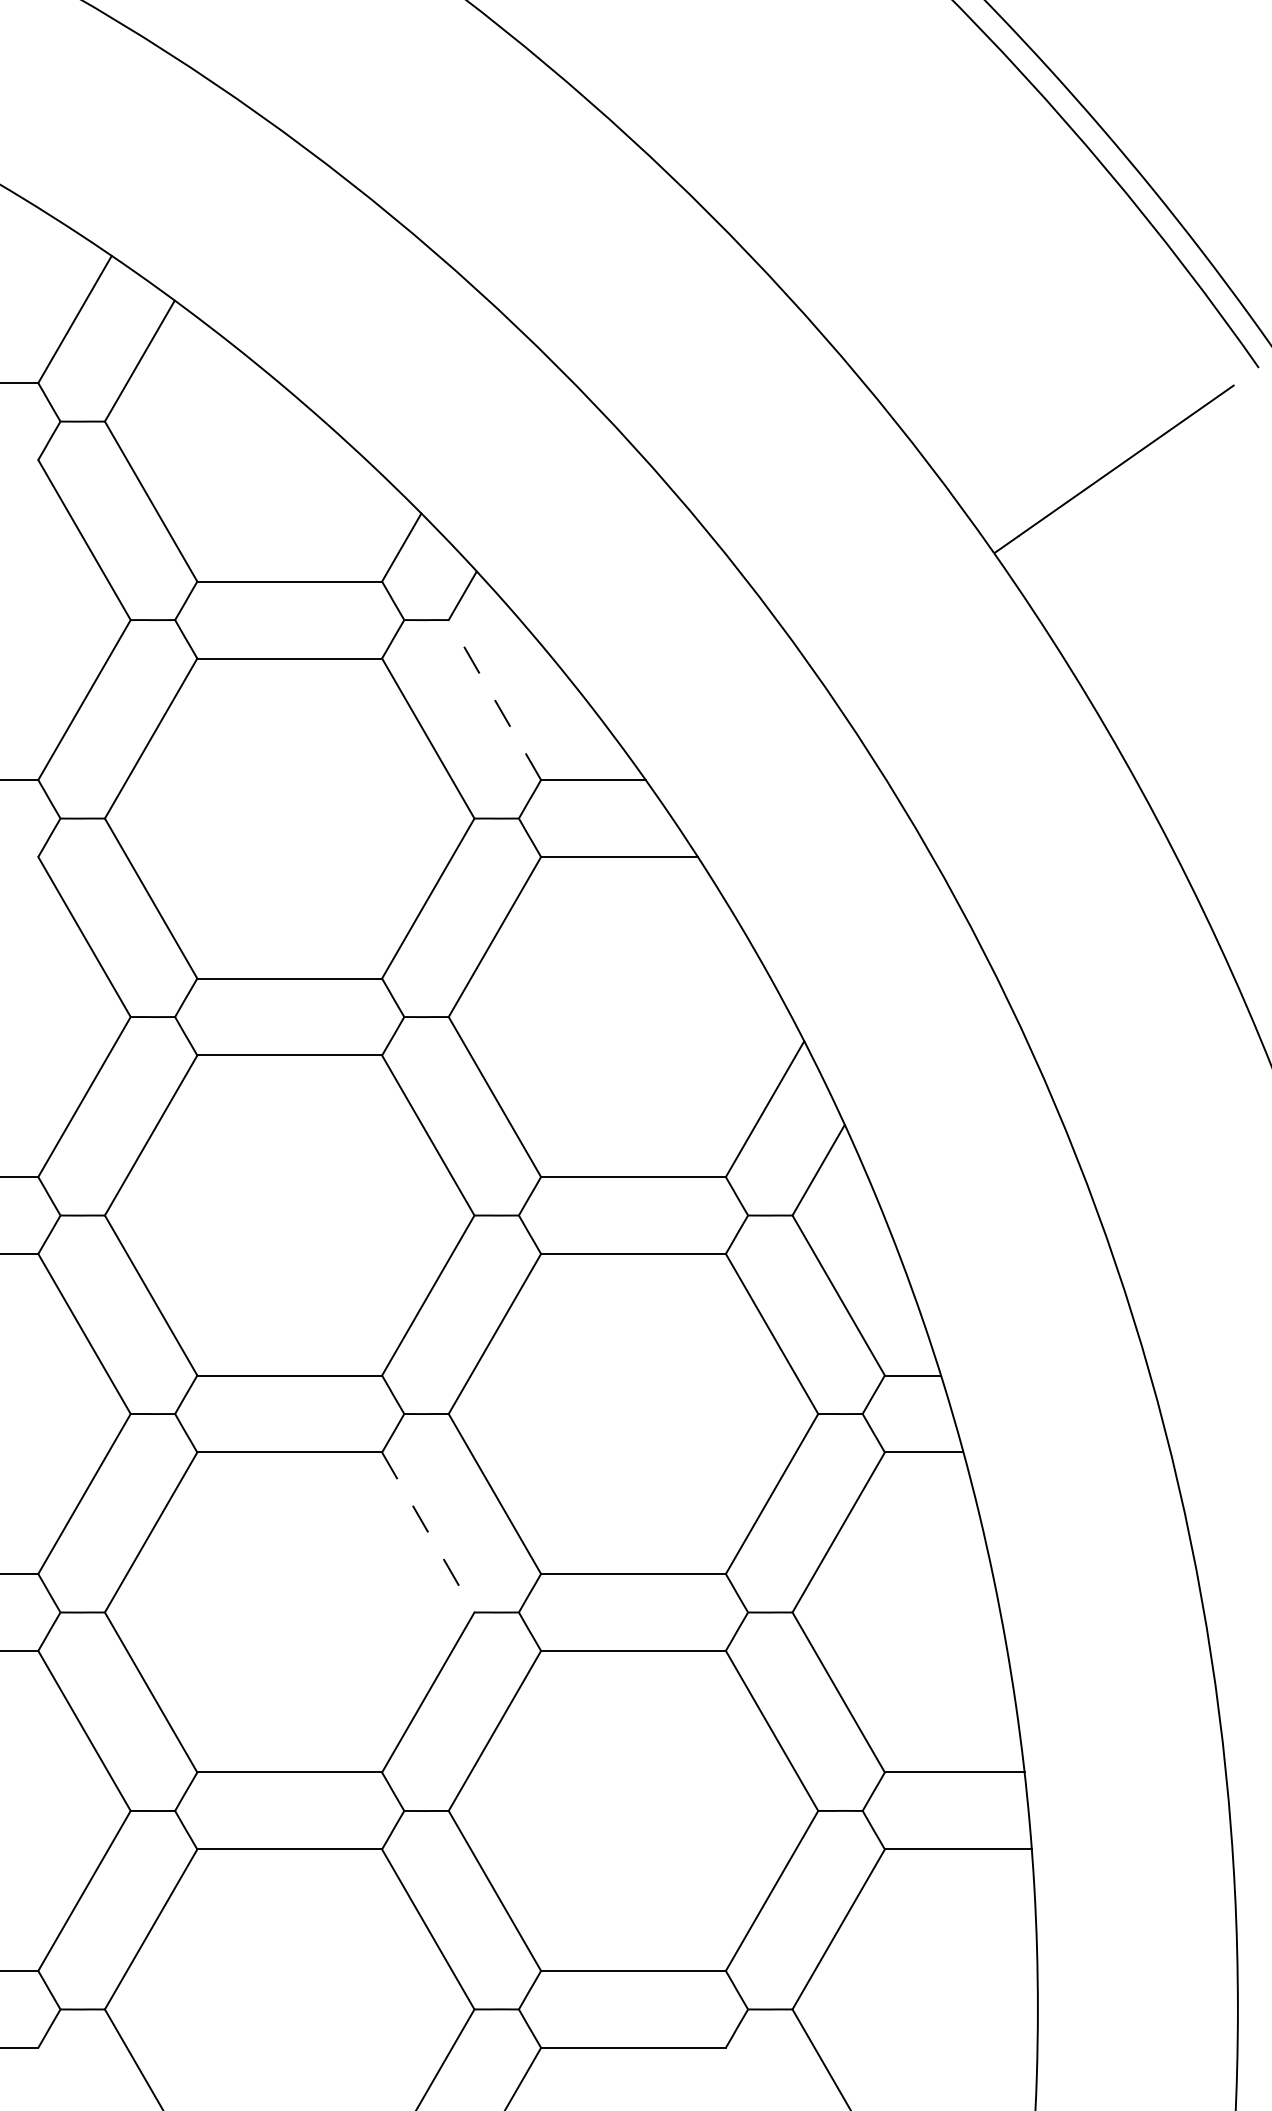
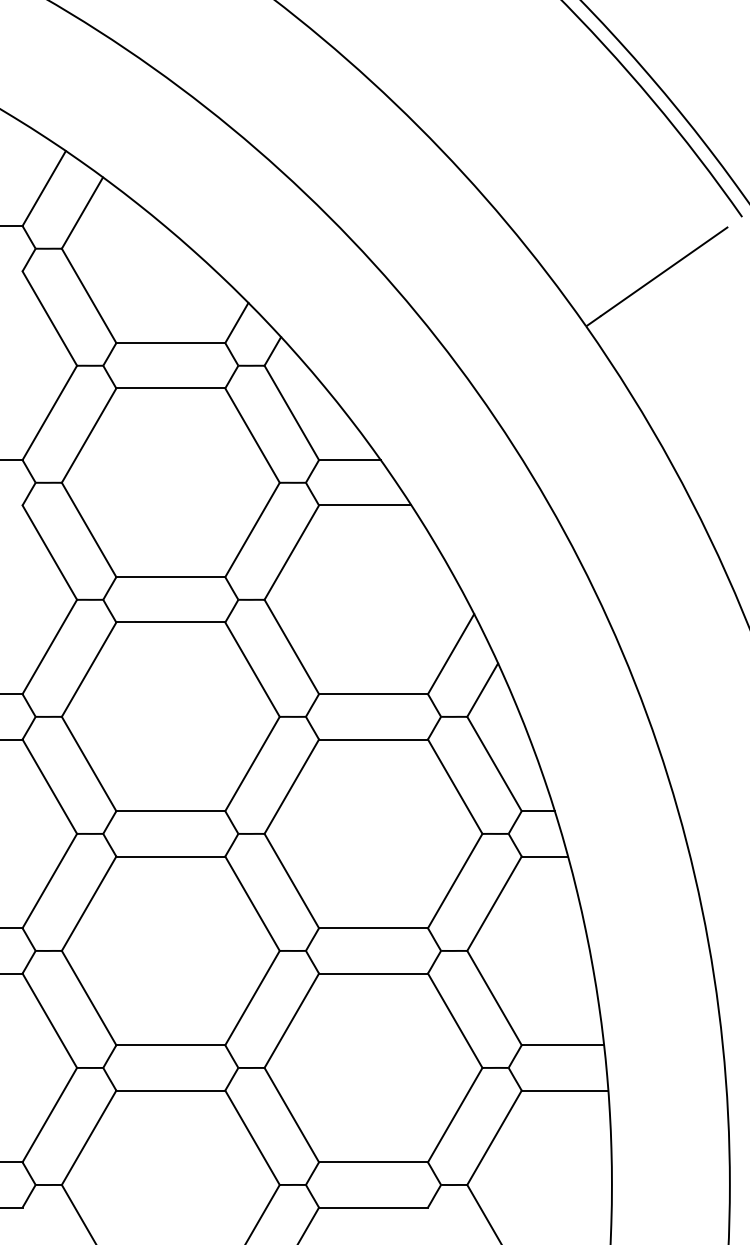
line: (494, 699) -> (291, 412), dashed -> solid
line: (428, 1533) -> (252, 904), dashed -> solid

